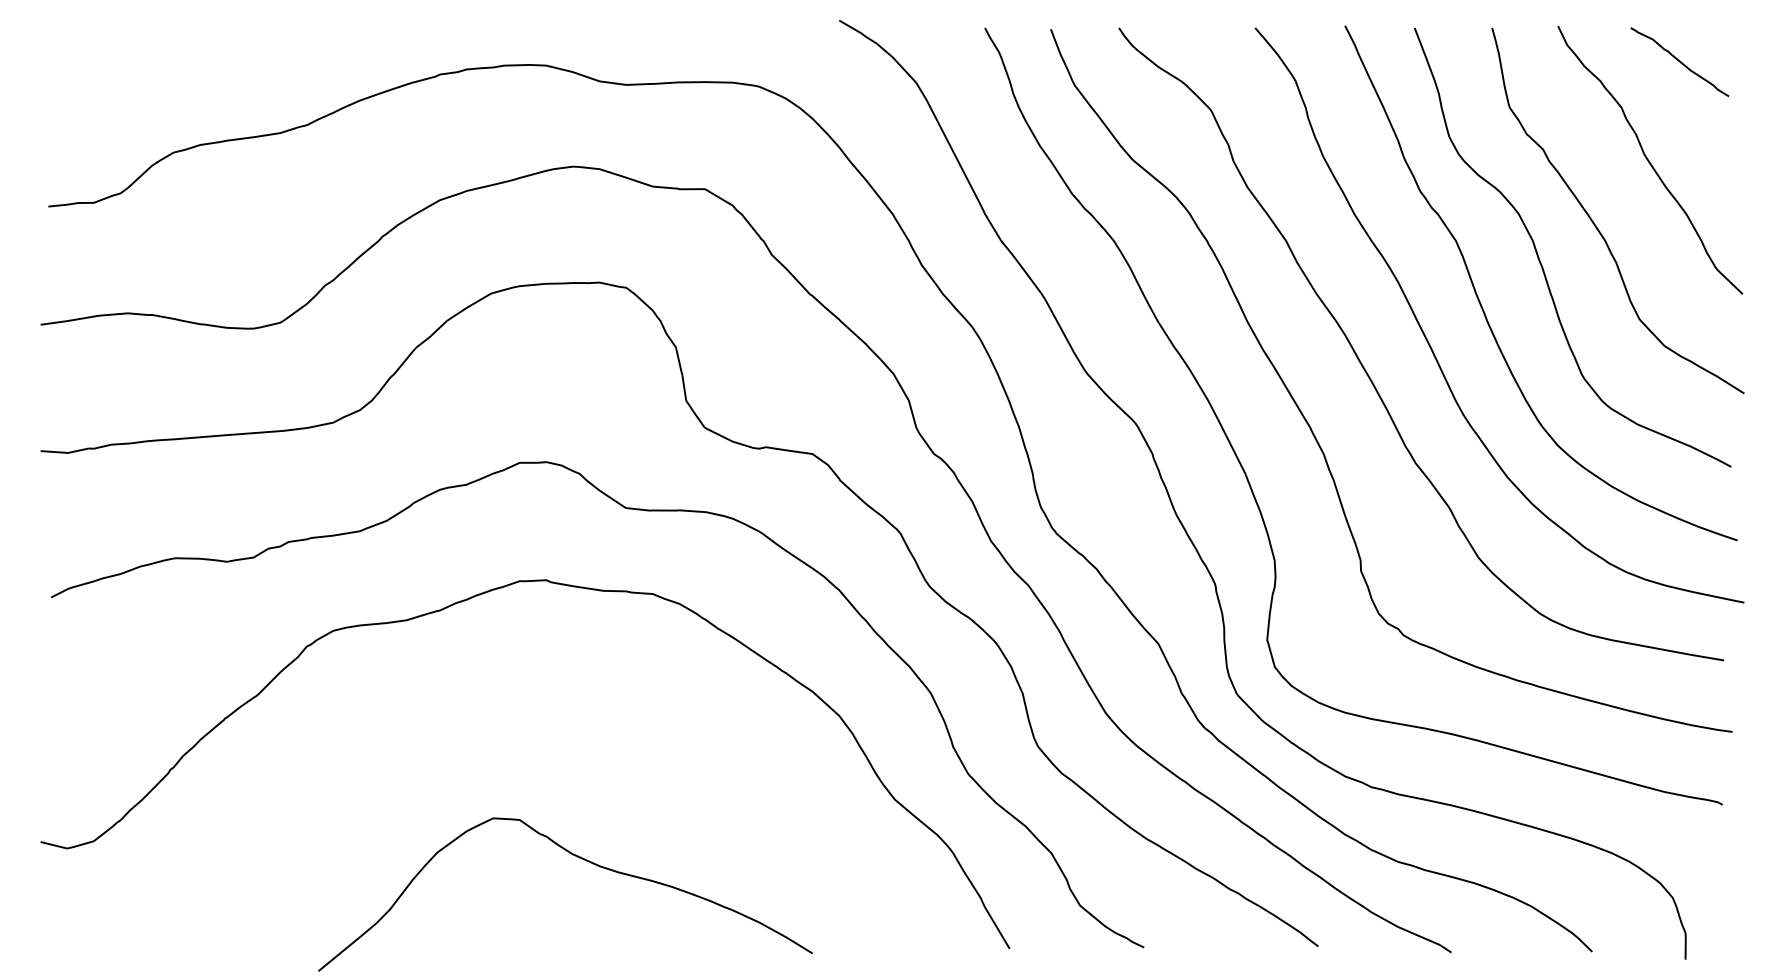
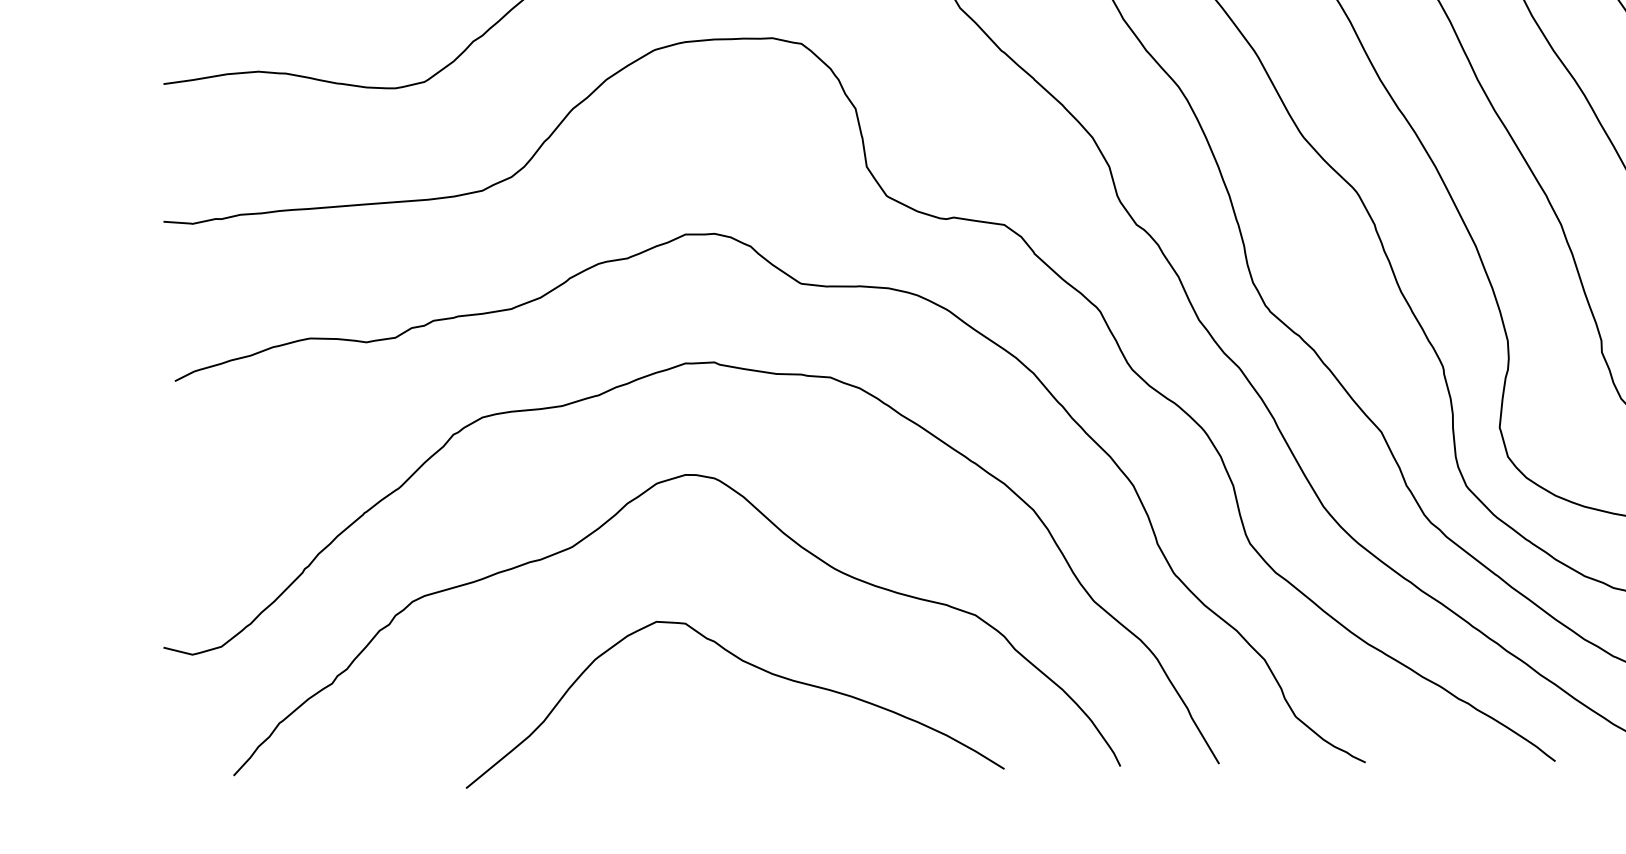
curve: (443, 731) -> (602, 527), added

